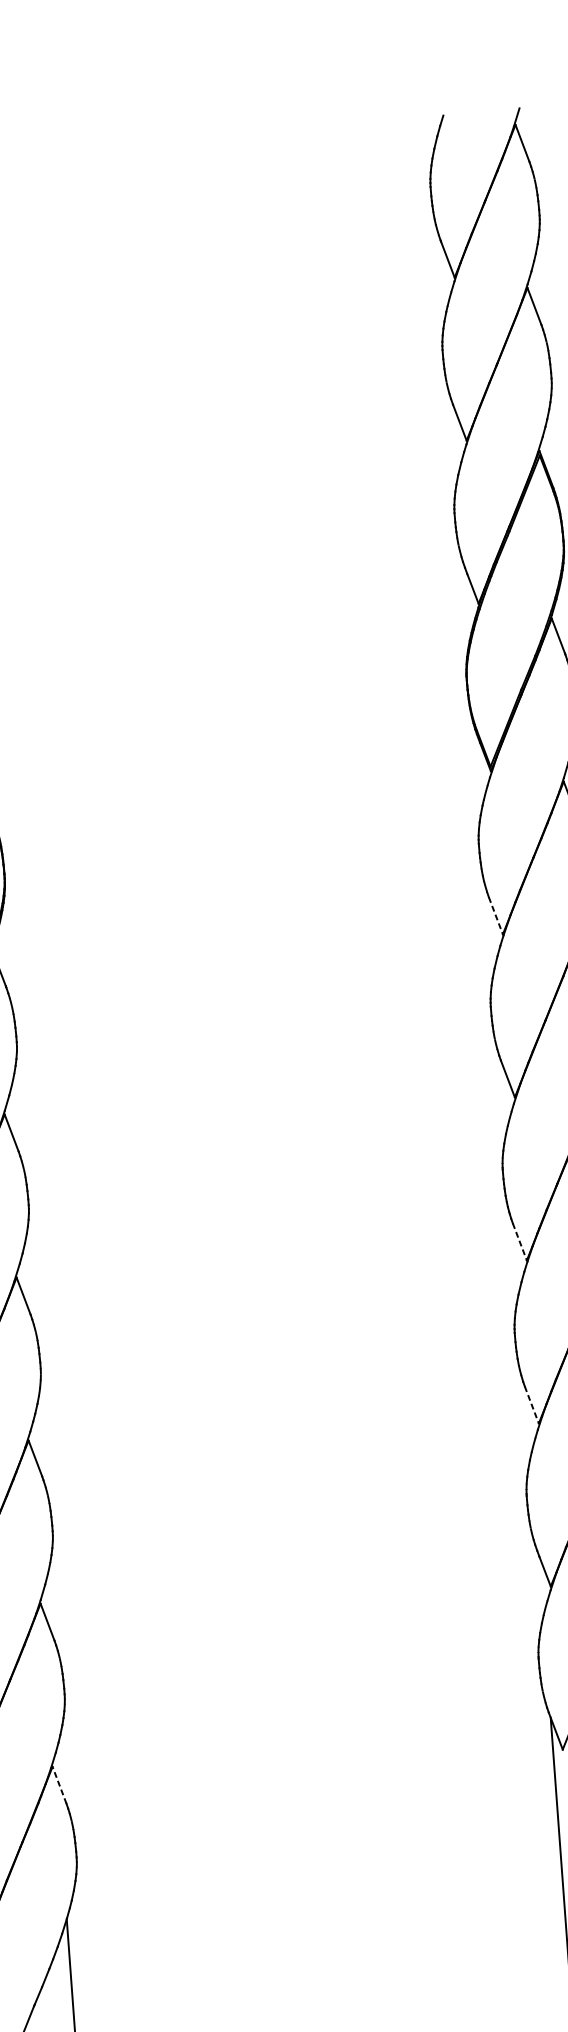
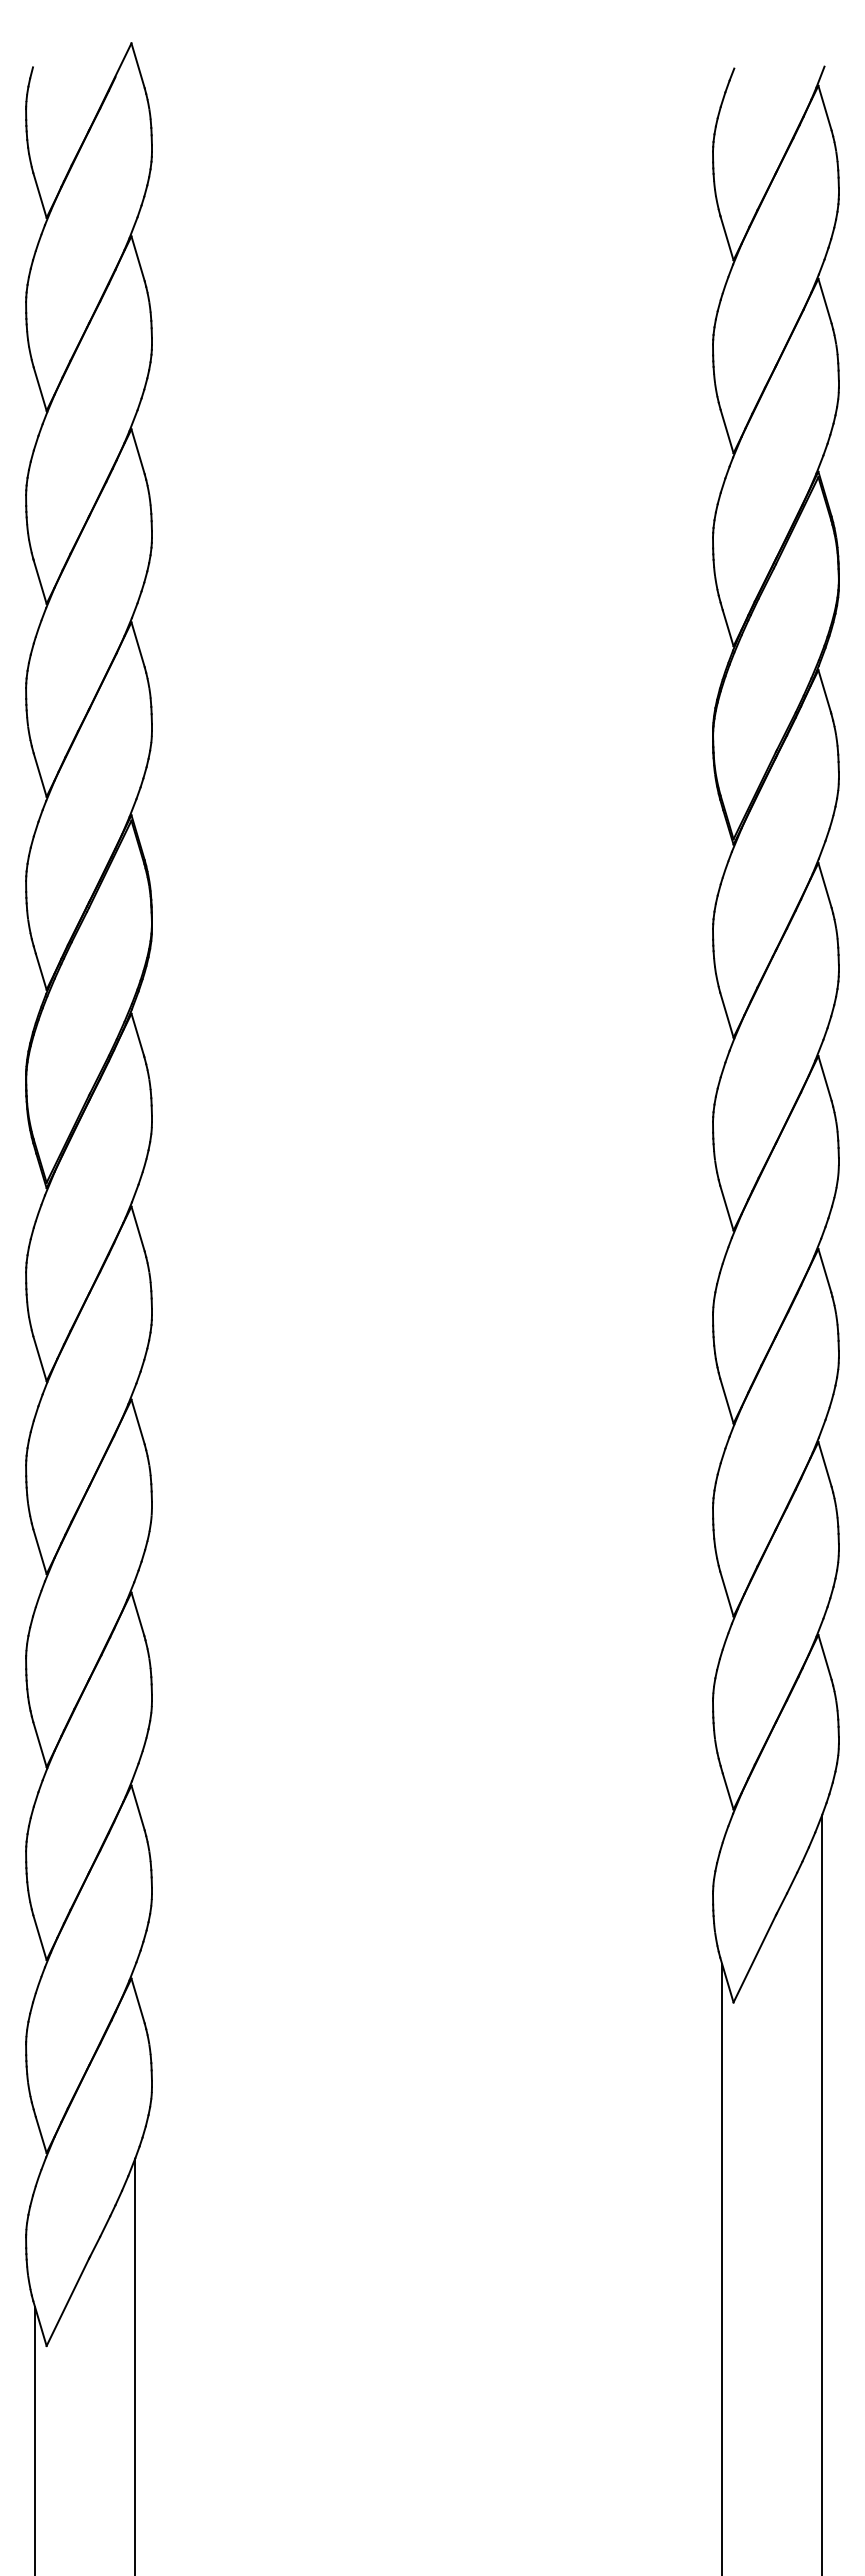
line: (496, 916) -> (727, 1015), dashed -> solid
line: (520, 1242) -> (727, 1401), dashed -> solid
line: (532, 1405) -> (727, 1594), dashed -> solid
line: (59, 1784) -> (137, 2000), dashed -> solid

